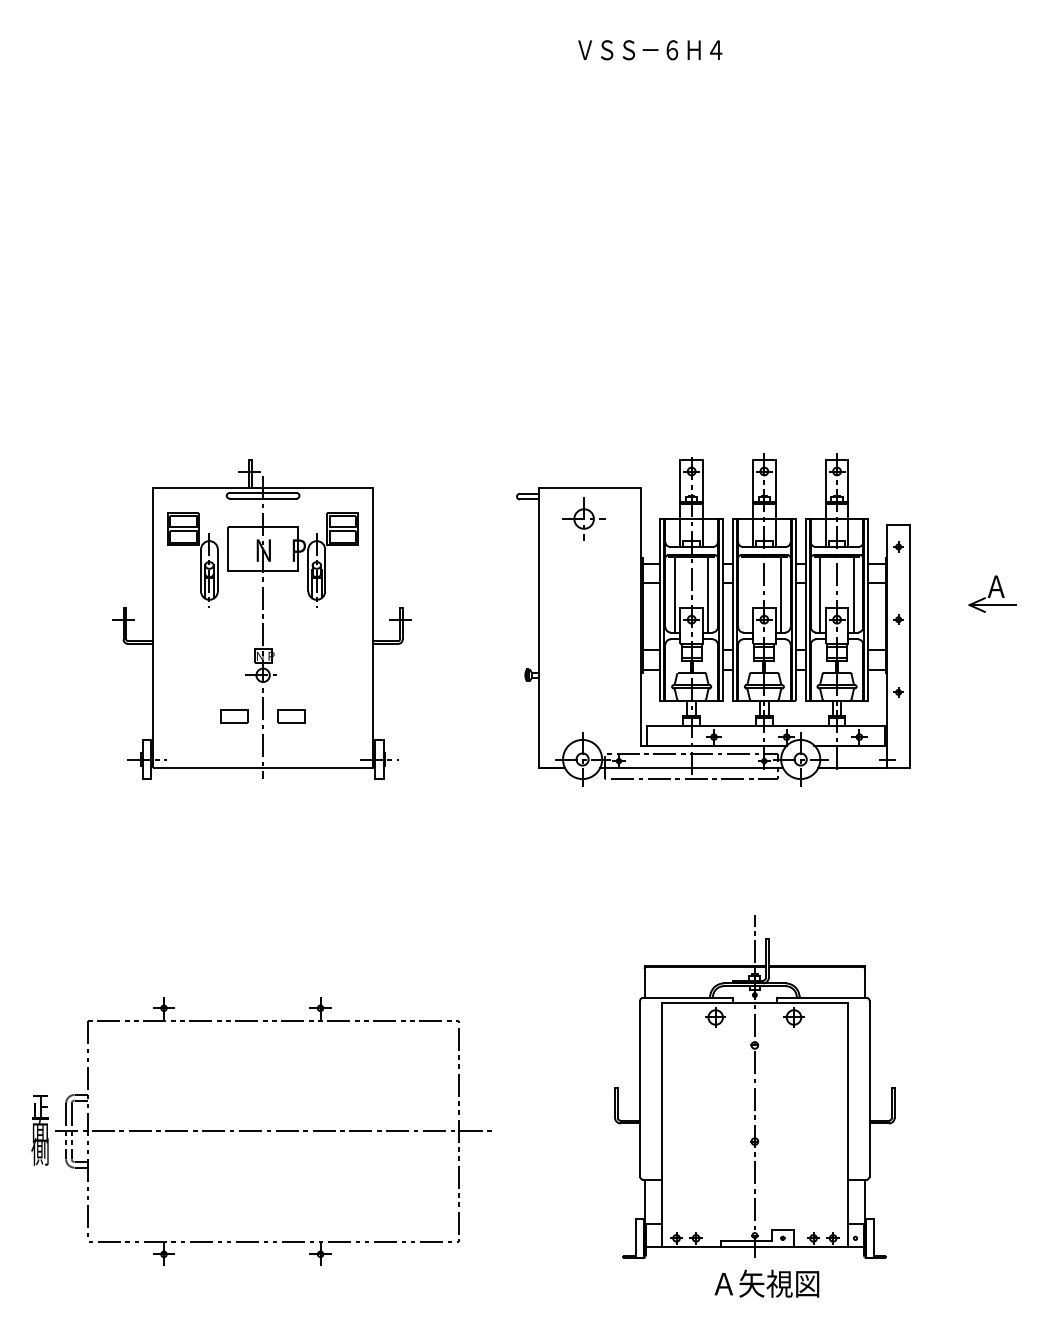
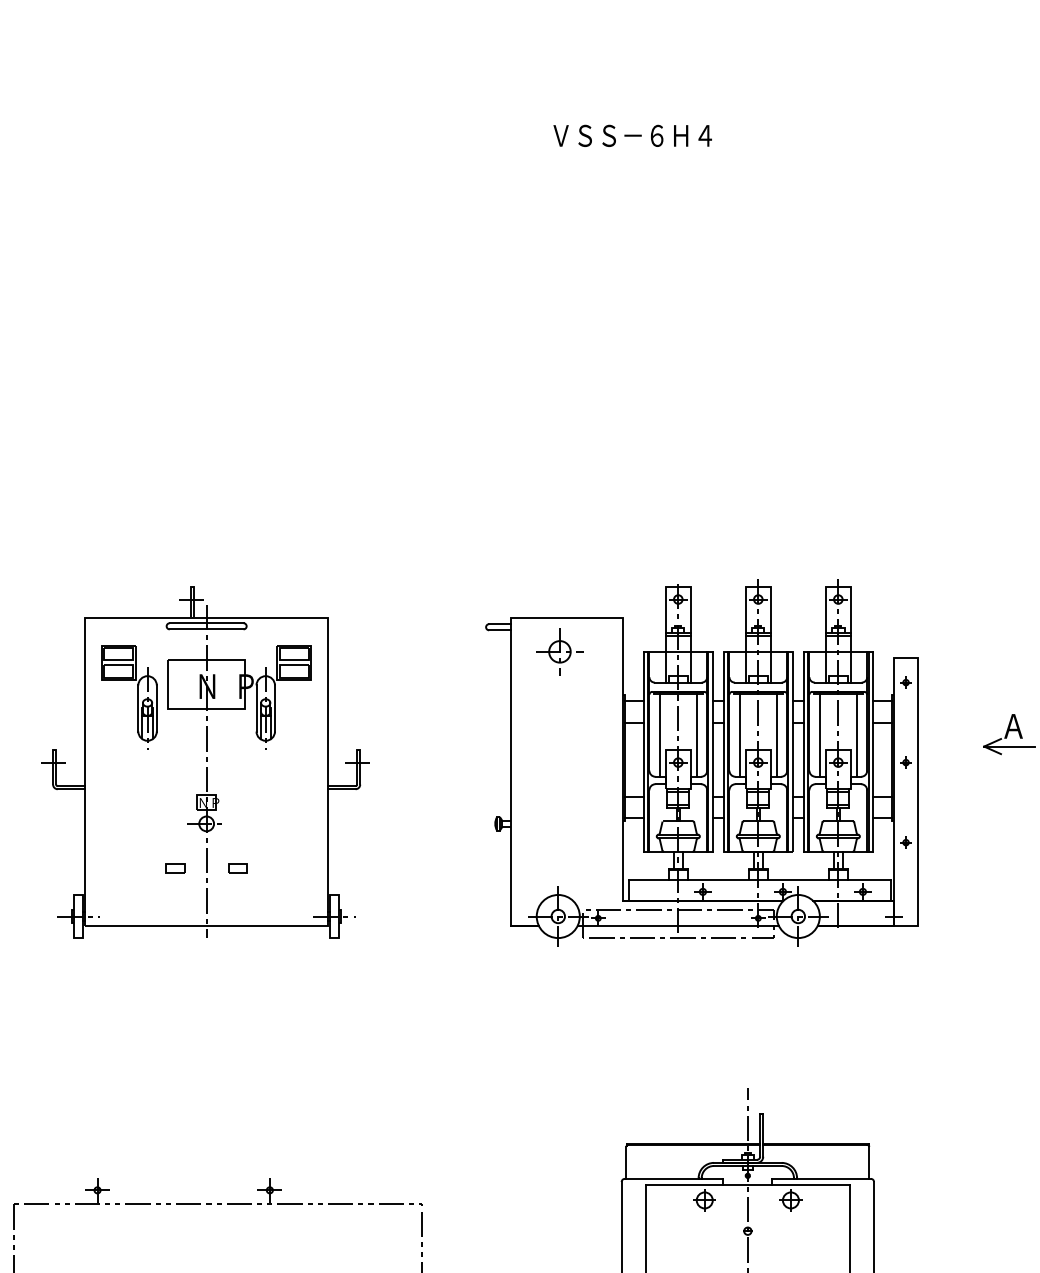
line: (747, 594) -> (739, 734), added
part: (234, 715) -> (175, 868), size x0.62
part: (291, 715) -> (237, 868), size x0.62

